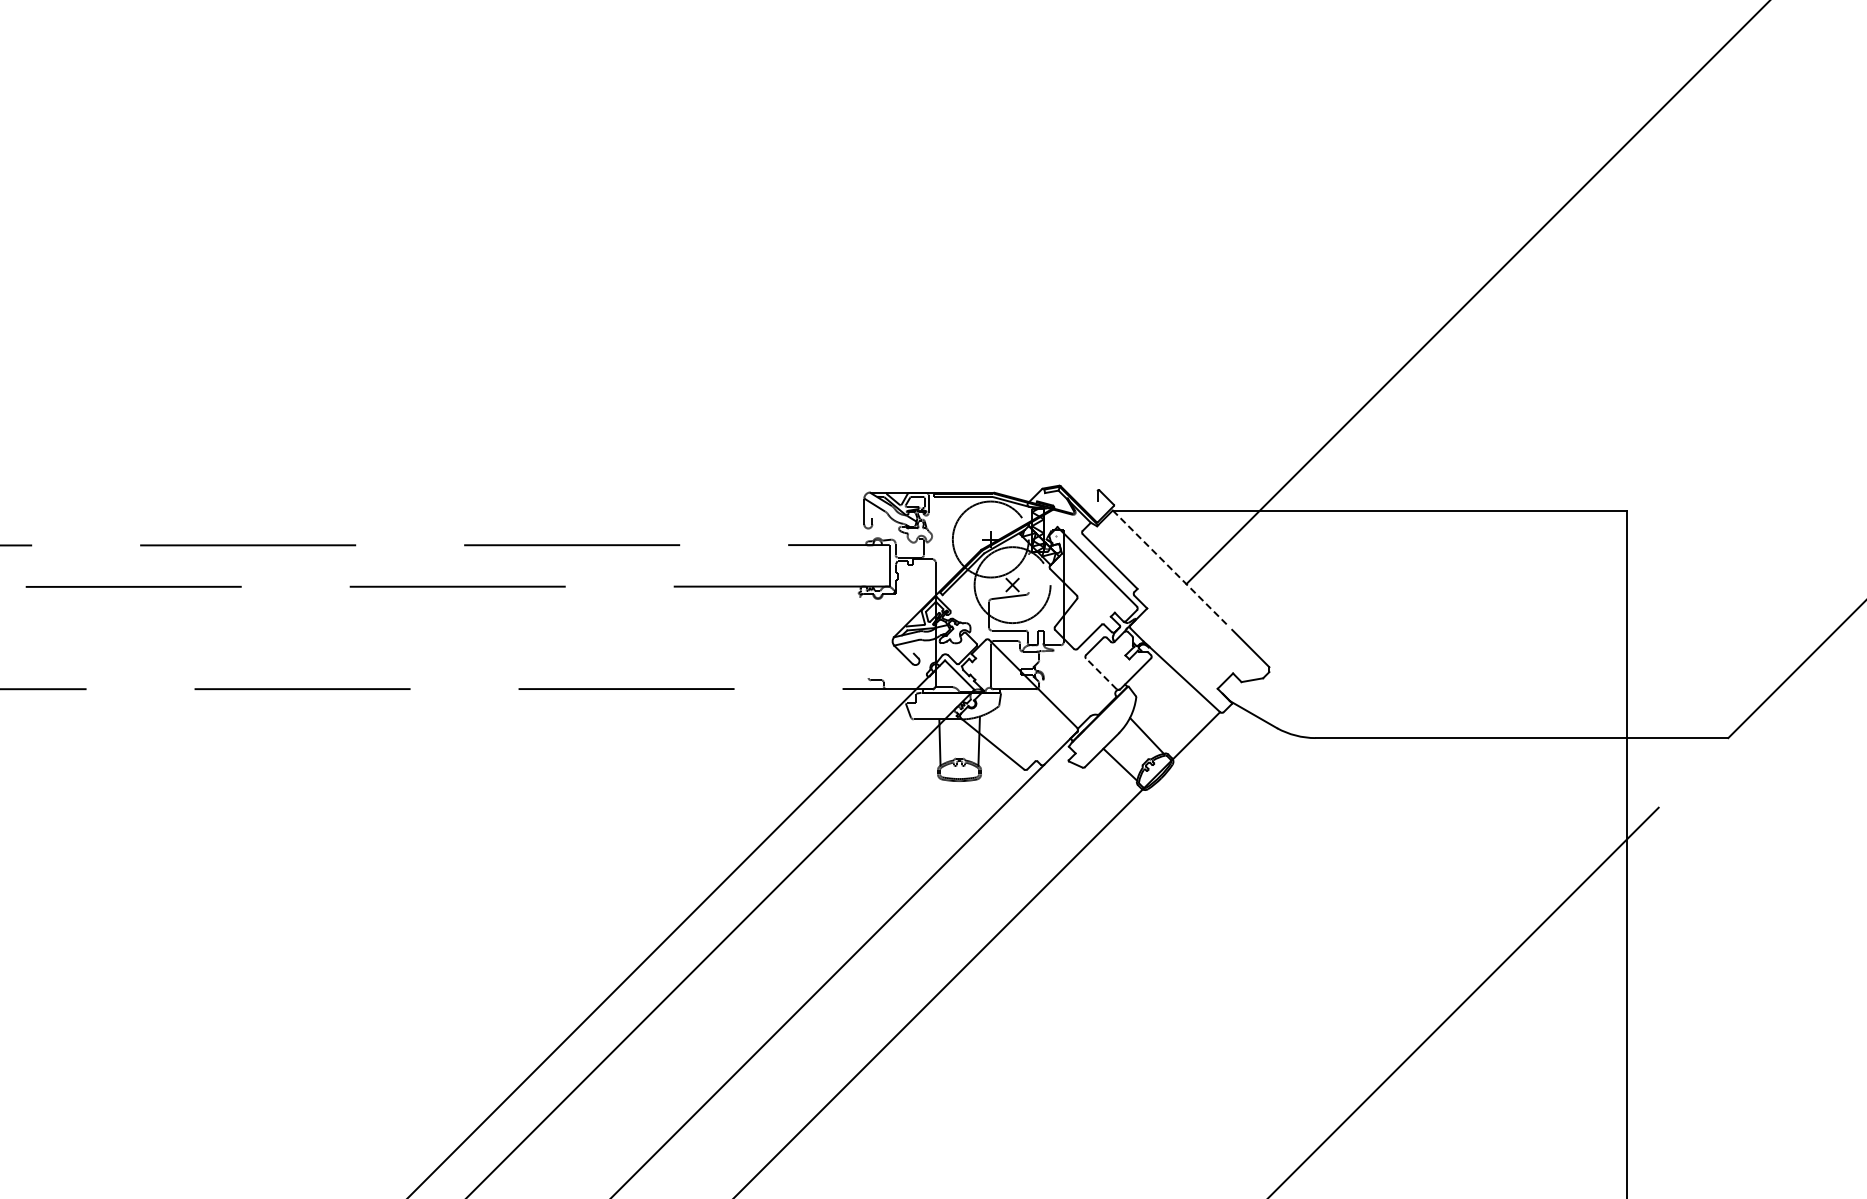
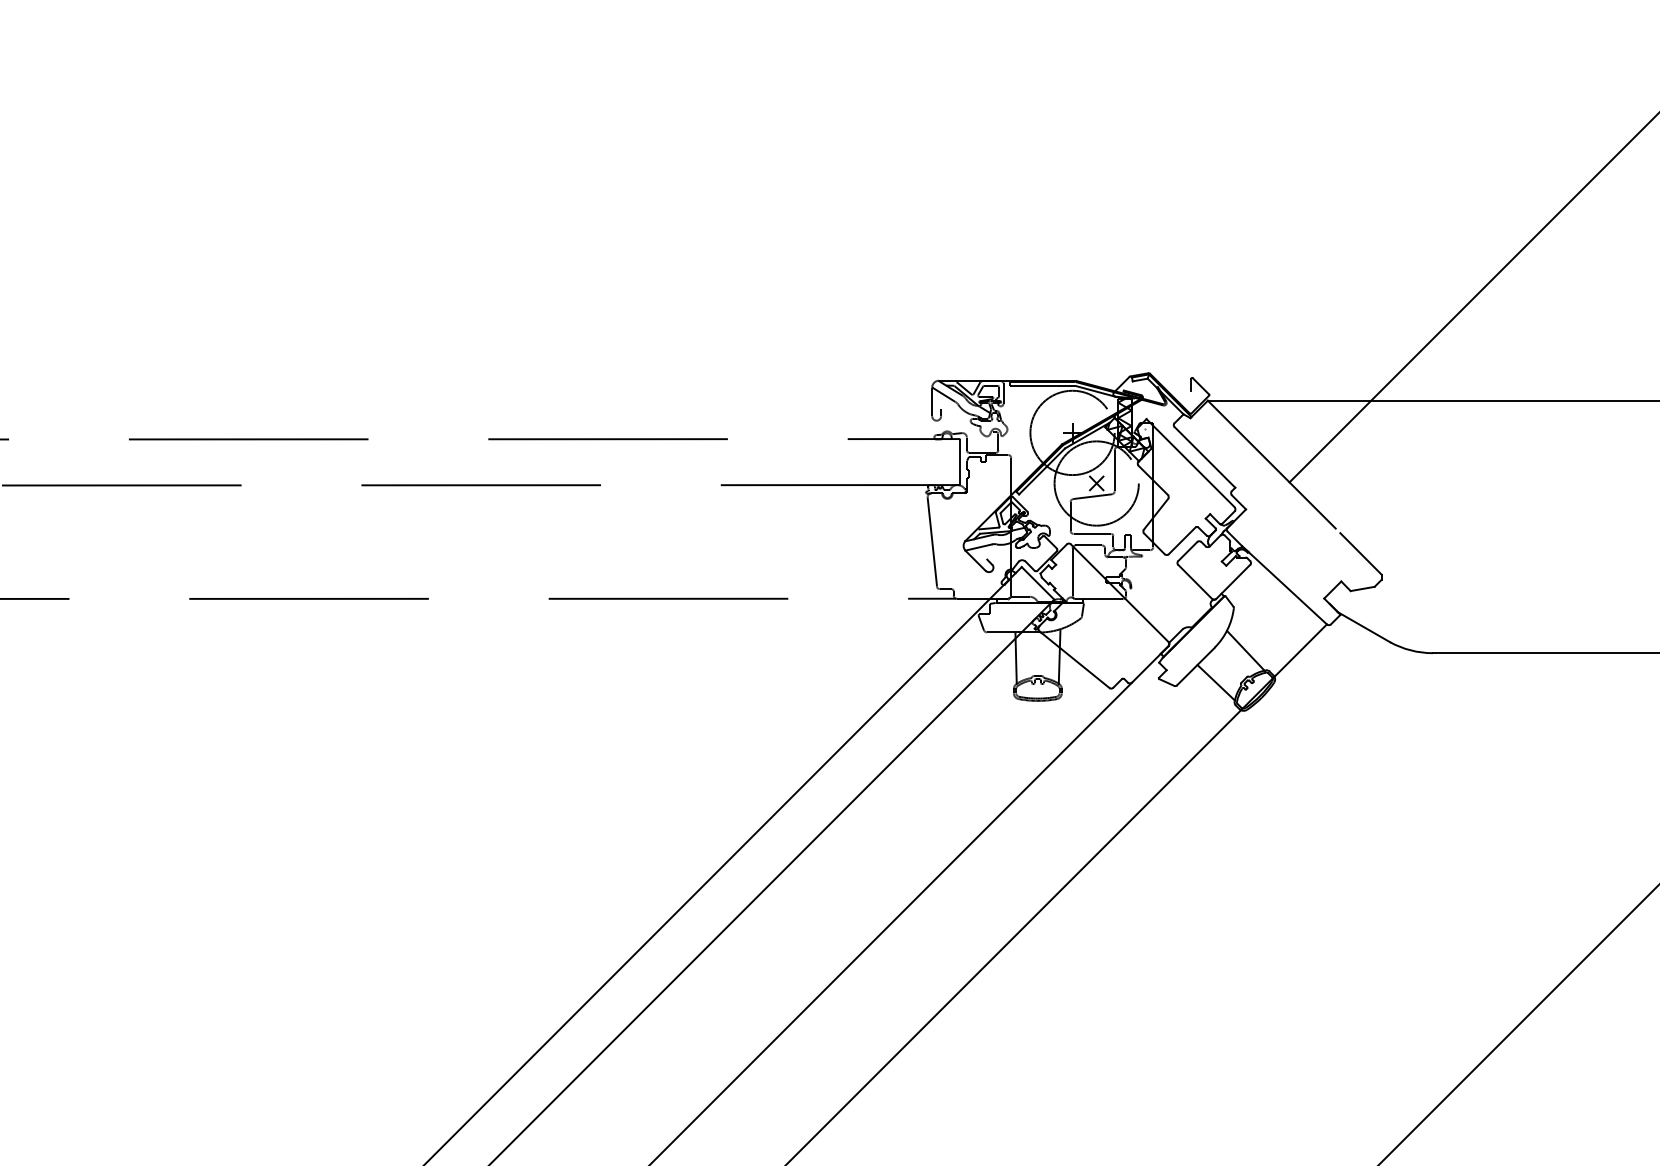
line: (1170, 568) -> (1271, 465), dashed -> solid
line: (1028, 573) -> (1114, 470), added
line: (864, 637) -> (932, 541), added
line: (1101, 673) -> (1195, 581), dashed -> solid

